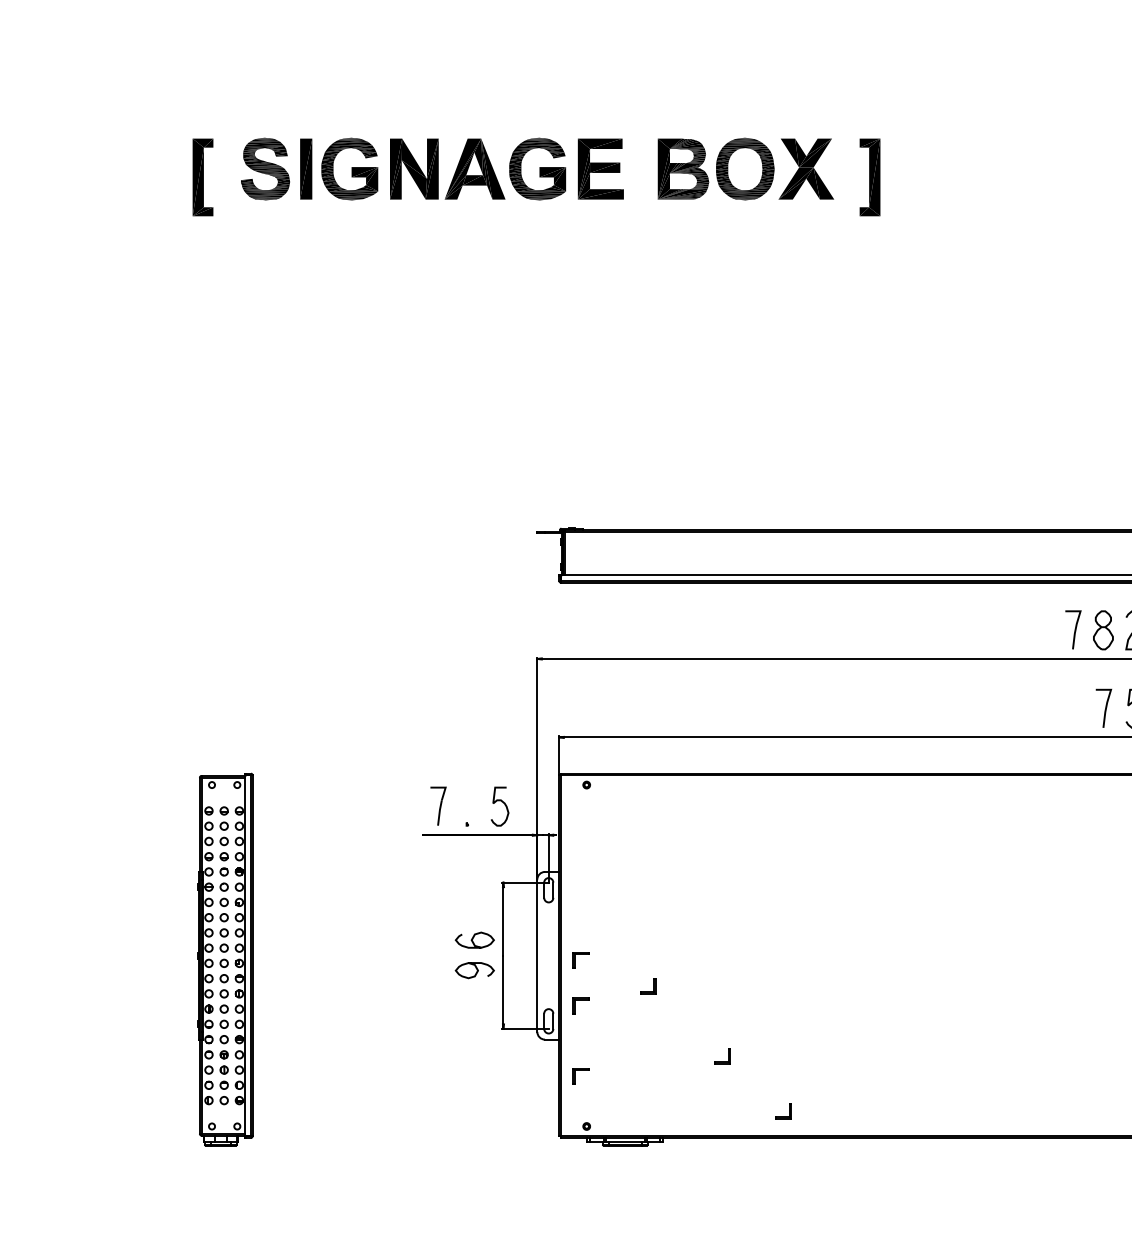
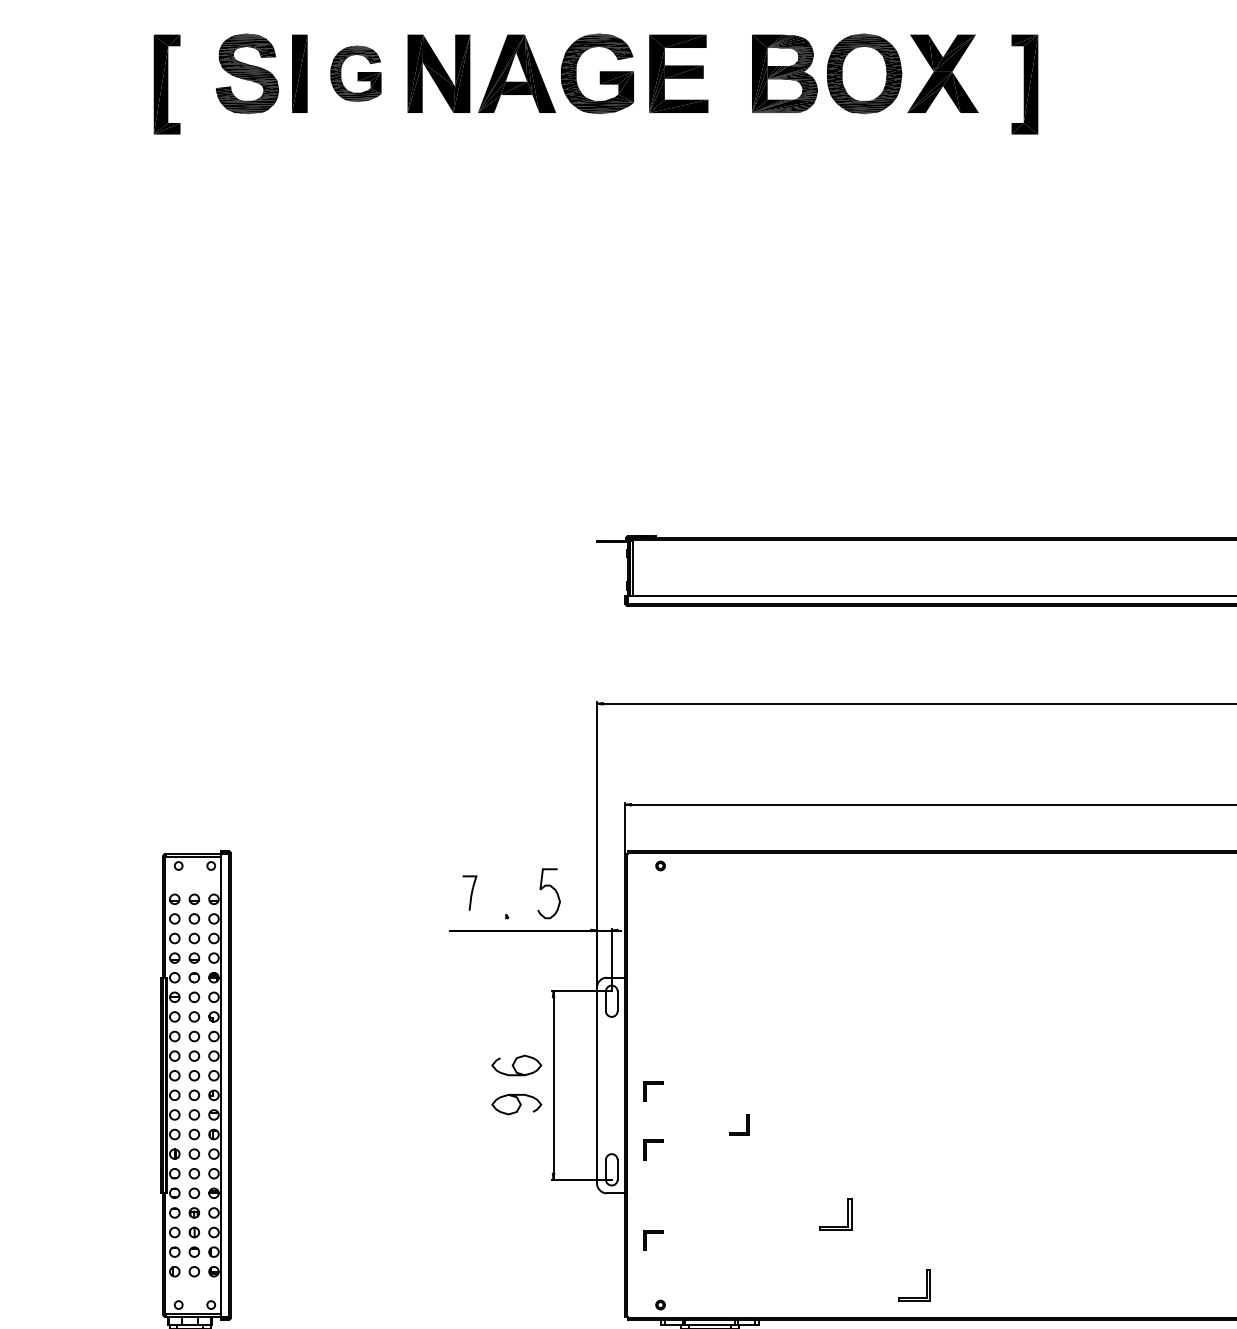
part: (349, 168) -> (355, 73), size x0.7
part: (438, 805) -> (469, 892), size x0.7
part: (722, 1056) -> (835, 1215), size x1.6
part: (783, 1111) -> (913, 1285), size x1.6

